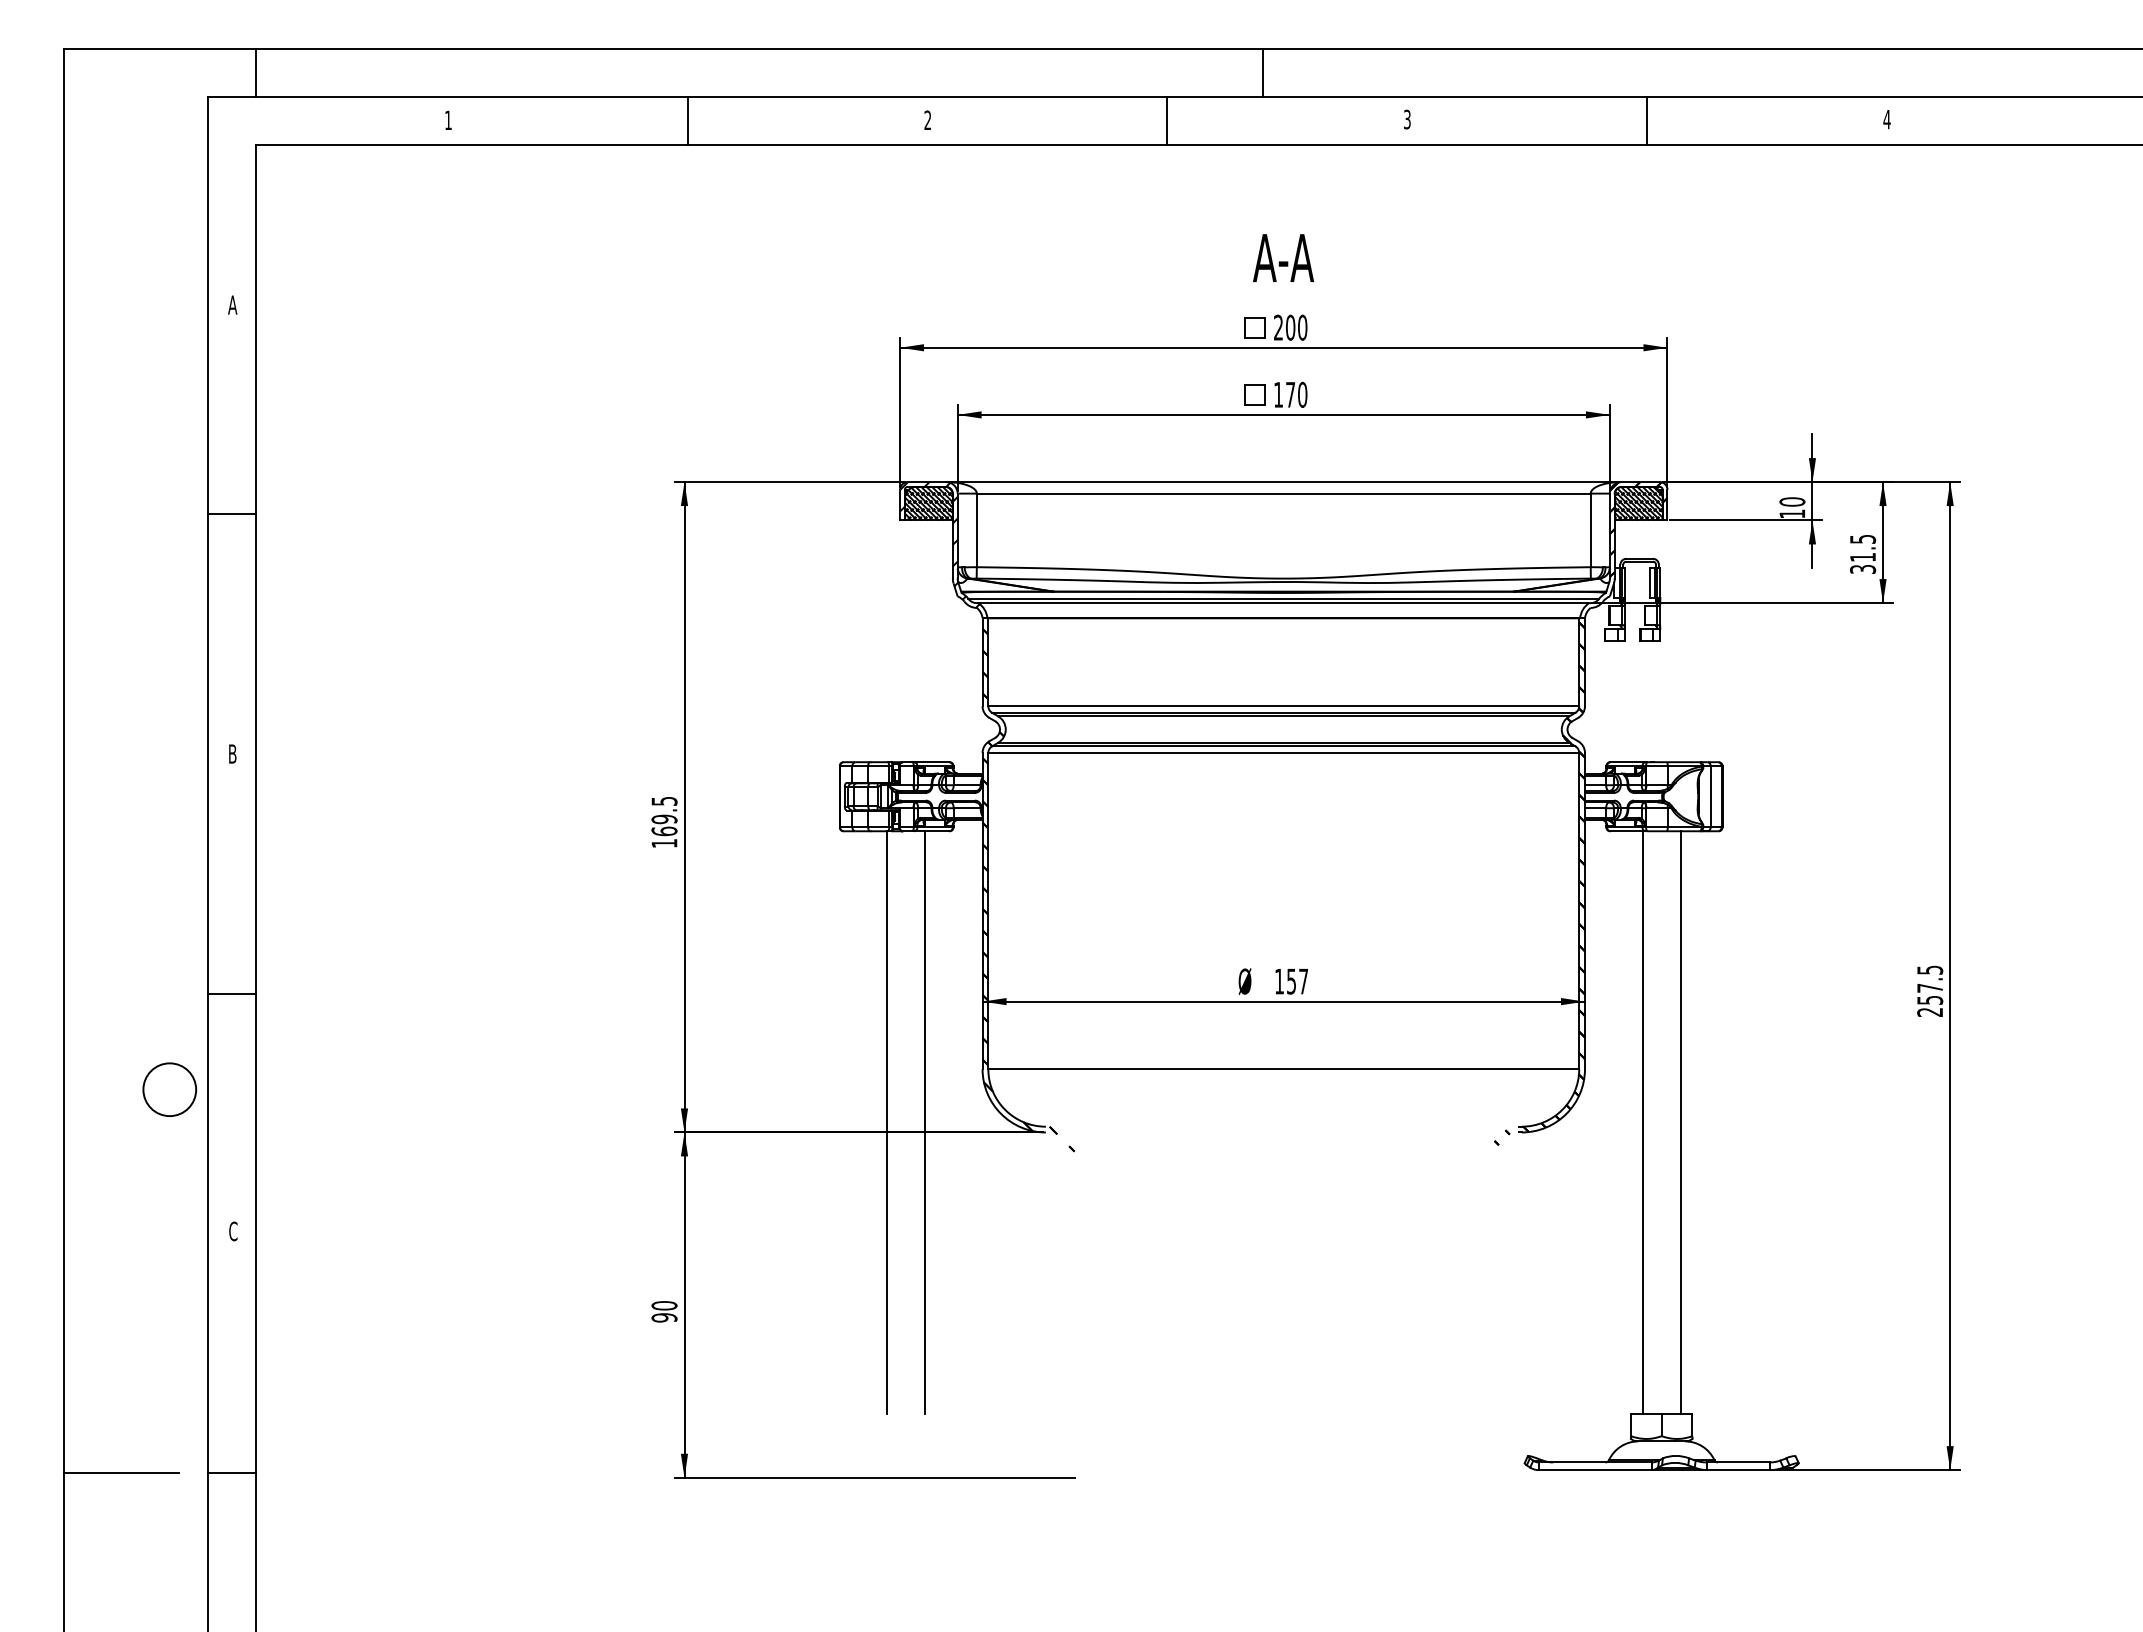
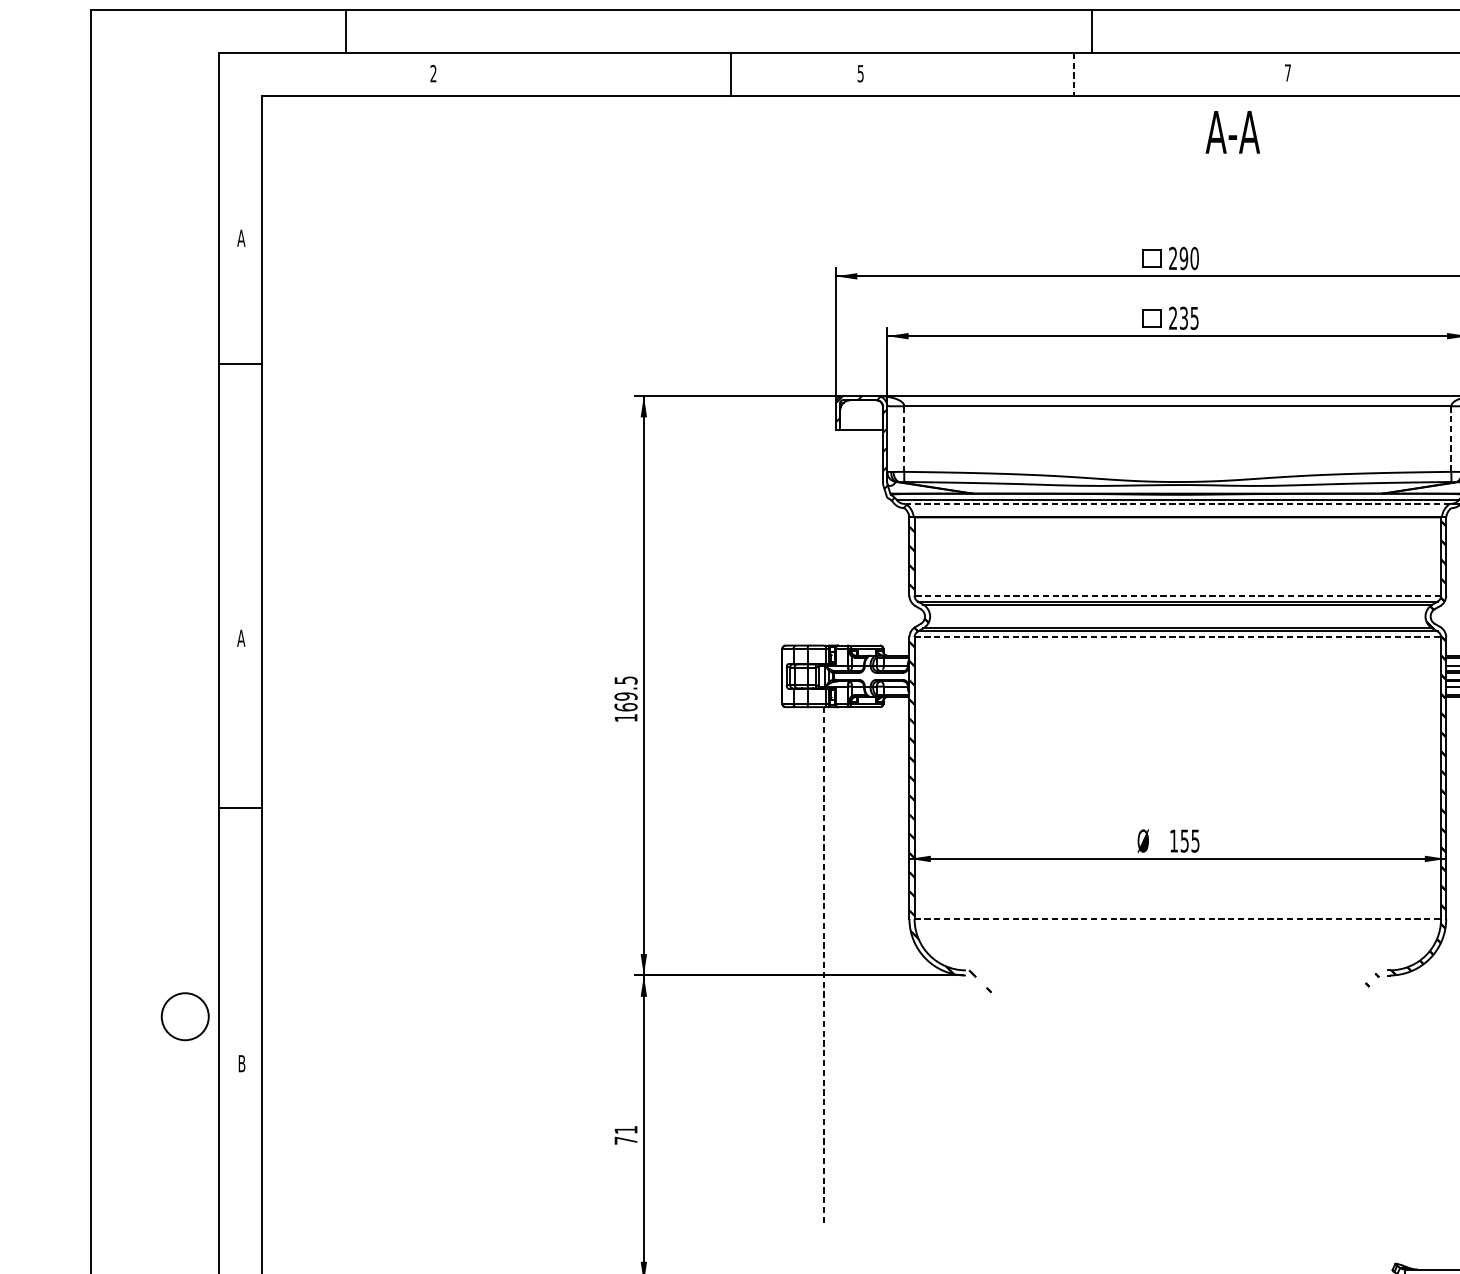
line: (256, 72) -> (346, 31), moved
line: (1263, 72) -> (1092, 31), moved
text: (448, 119) -> (433, 72), 1 -> 2
text: (1407, 119) -> (1288, 72), 3 -> 7
line: (687, 120) -> (730, 73), moved
text: (927, 120) -> (860, 73), 2 -> 5
line: (1167, 120) -> (1074, 73), solid -> dashed
text: (1283, 257) -> (1232, 131), moved
text: (1290, 327) -> (1183, 258), 200 -> 290
text: (1290, 394) -> (1183, 317), 170 -> 235
hatch: (928, 503) -> (861, 415), removed
line: (232, 514) -> (241, 364), moved
line: (976, 530) -> (904, 439), solid -> dashed
line: (1590, 530) -> (1451, 439), solid -> dashed
line: (1283, 603) -> (1177, 504), solid -> dashed
line: (1283, 706) -> (1177, 595), solid -> dashed
line: (1284, 752) -> (1178, 636), solid -> dashed
text: (232, 753) -> (241, 637), B -> A
text: (1303, 981) -> (1195, 840), 157 -> 155
line: (232, 993) -> (241, 808), moved
line: (1284, 1069) -> (1178, 919), solid -> dashed
circle: (169, 1089) -> (185, 1016), moved
line: (886, 1122) -> (823, 966), solid -> dashed
line: (925, 1122) -> (858, 966), removed
text: (233, 1231) -> (242, 1063), C -> B
text: (664, 1311) -> (626, 1135), 90 -> 71

